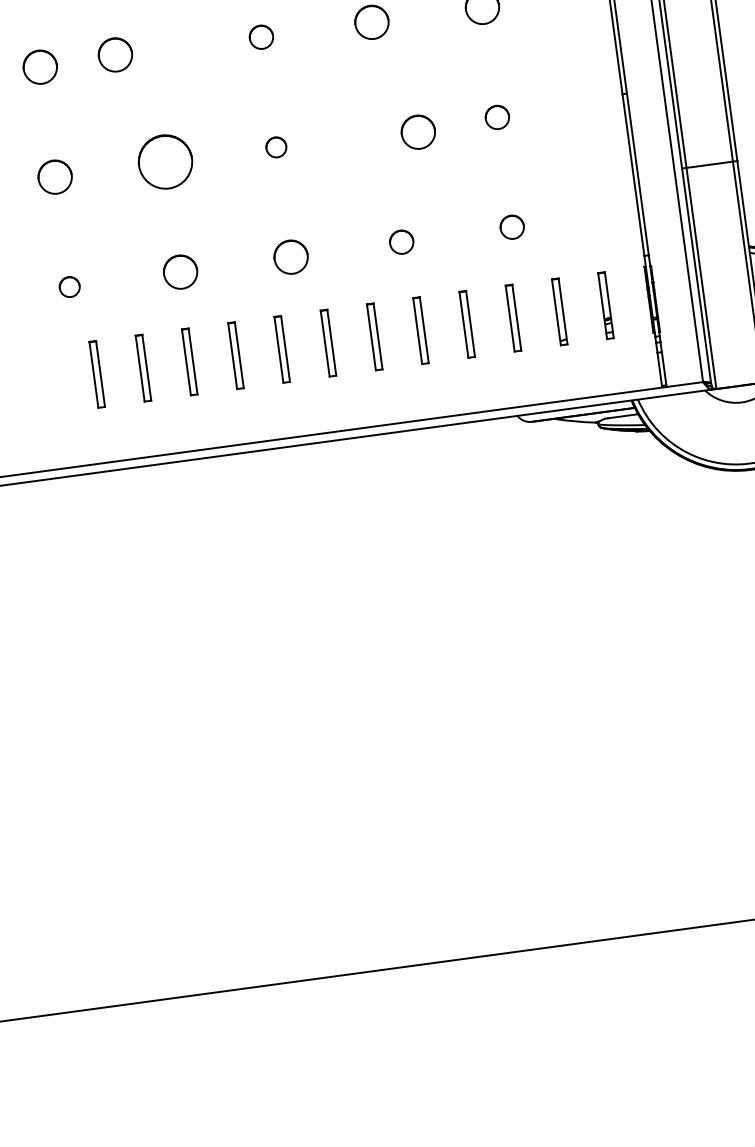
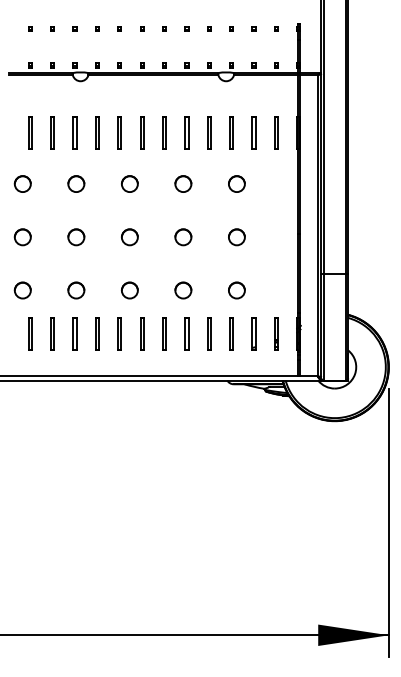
circle: (260, 36) -> (129, 183), size x1.43
circle: (115, 53) -> (76, 183), moved
circle: (496, 117) -> (236, 237), size x1.43
circle: (418, 132) -> (183, 237), moved
circle: (275, 147) -> (129, 237), size x1.67
circle: (166, 162) -> (76, 237), size x0.62
circle: (511, 227) -> (236, 290), size x1.43
circle: (401, 242) -> (183, 290), size x1.43
circle: (69, 287) -> (22, 290), size x1.67

